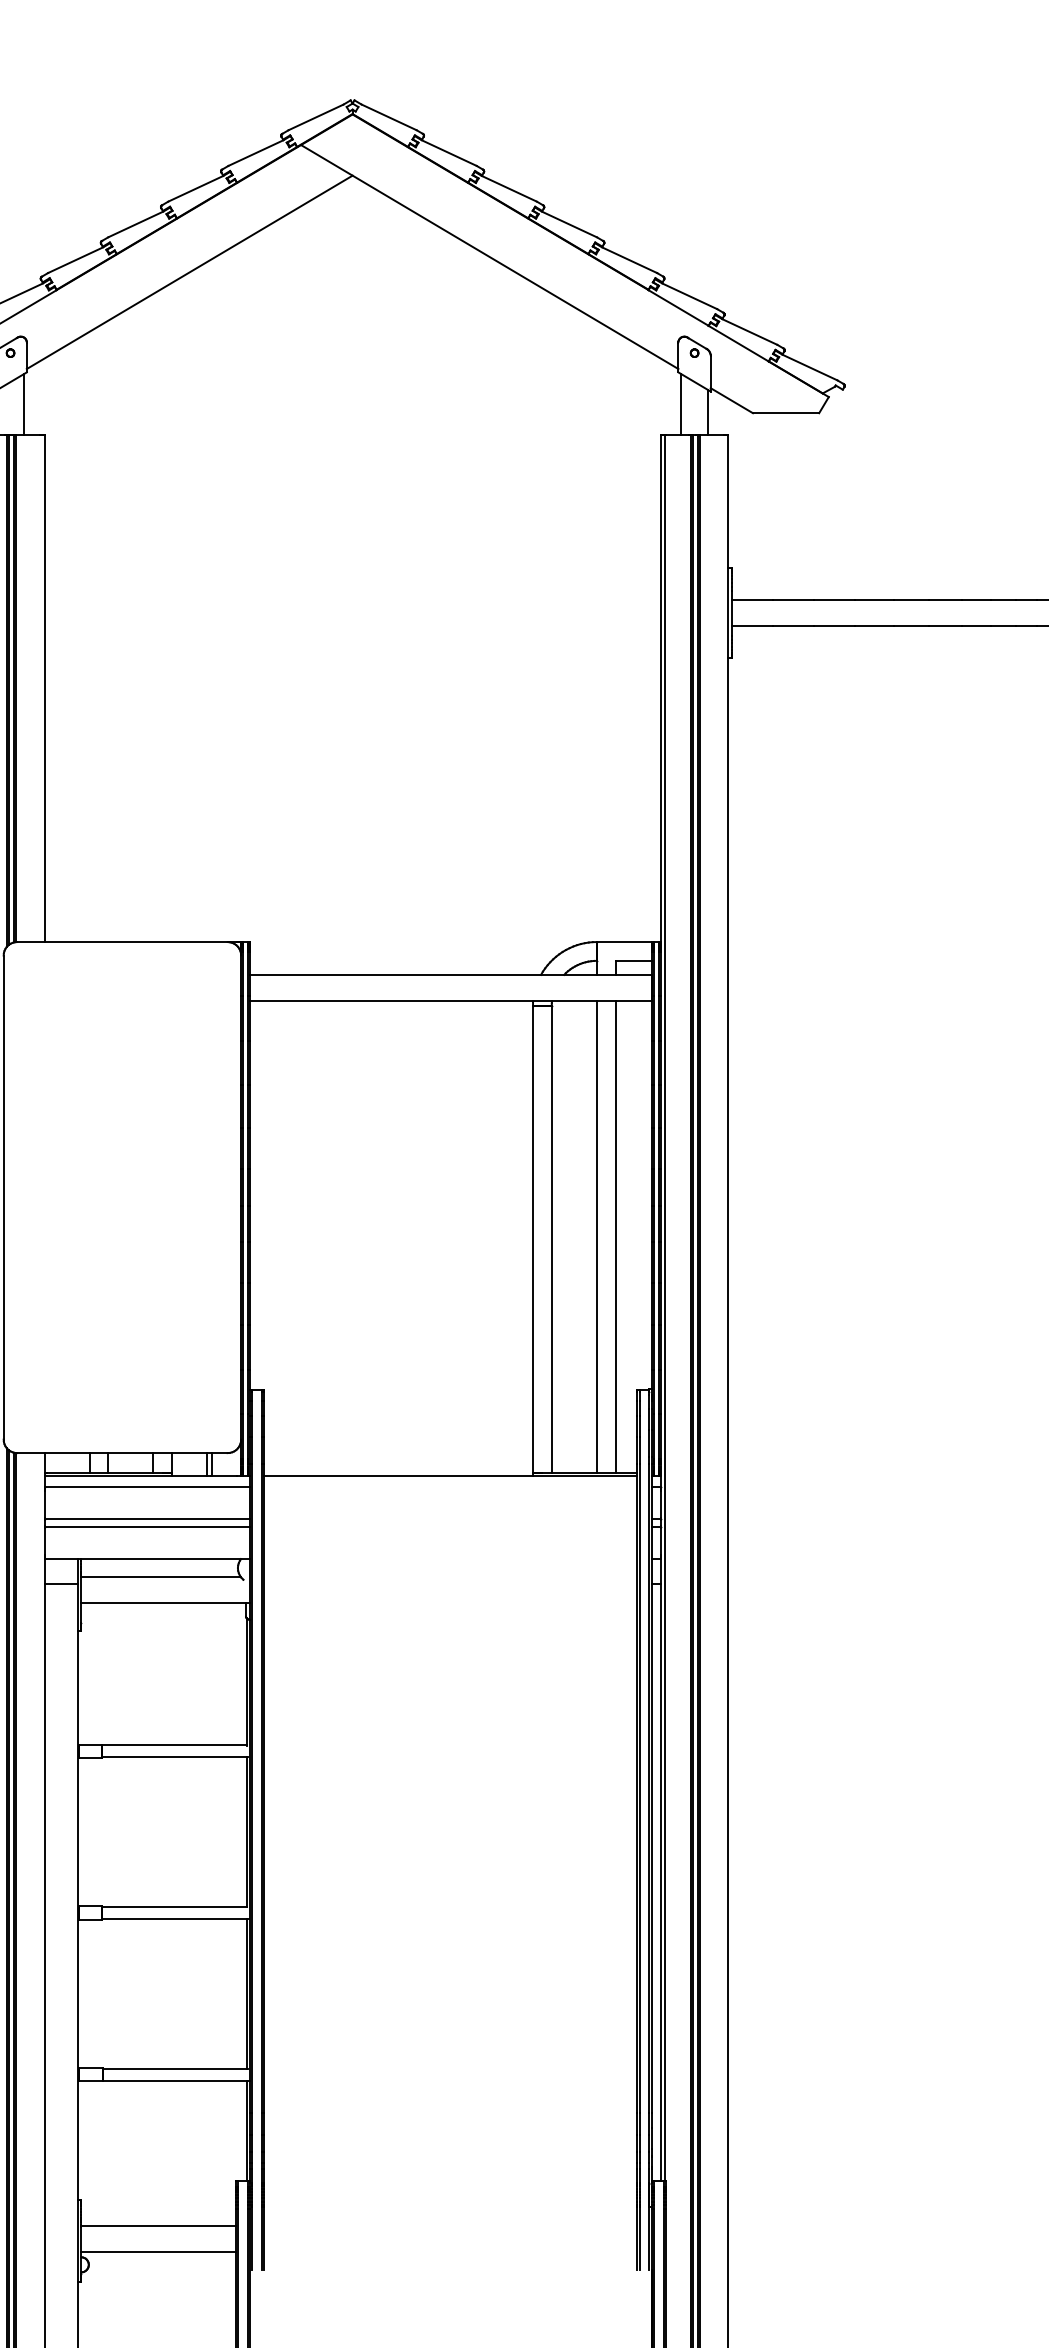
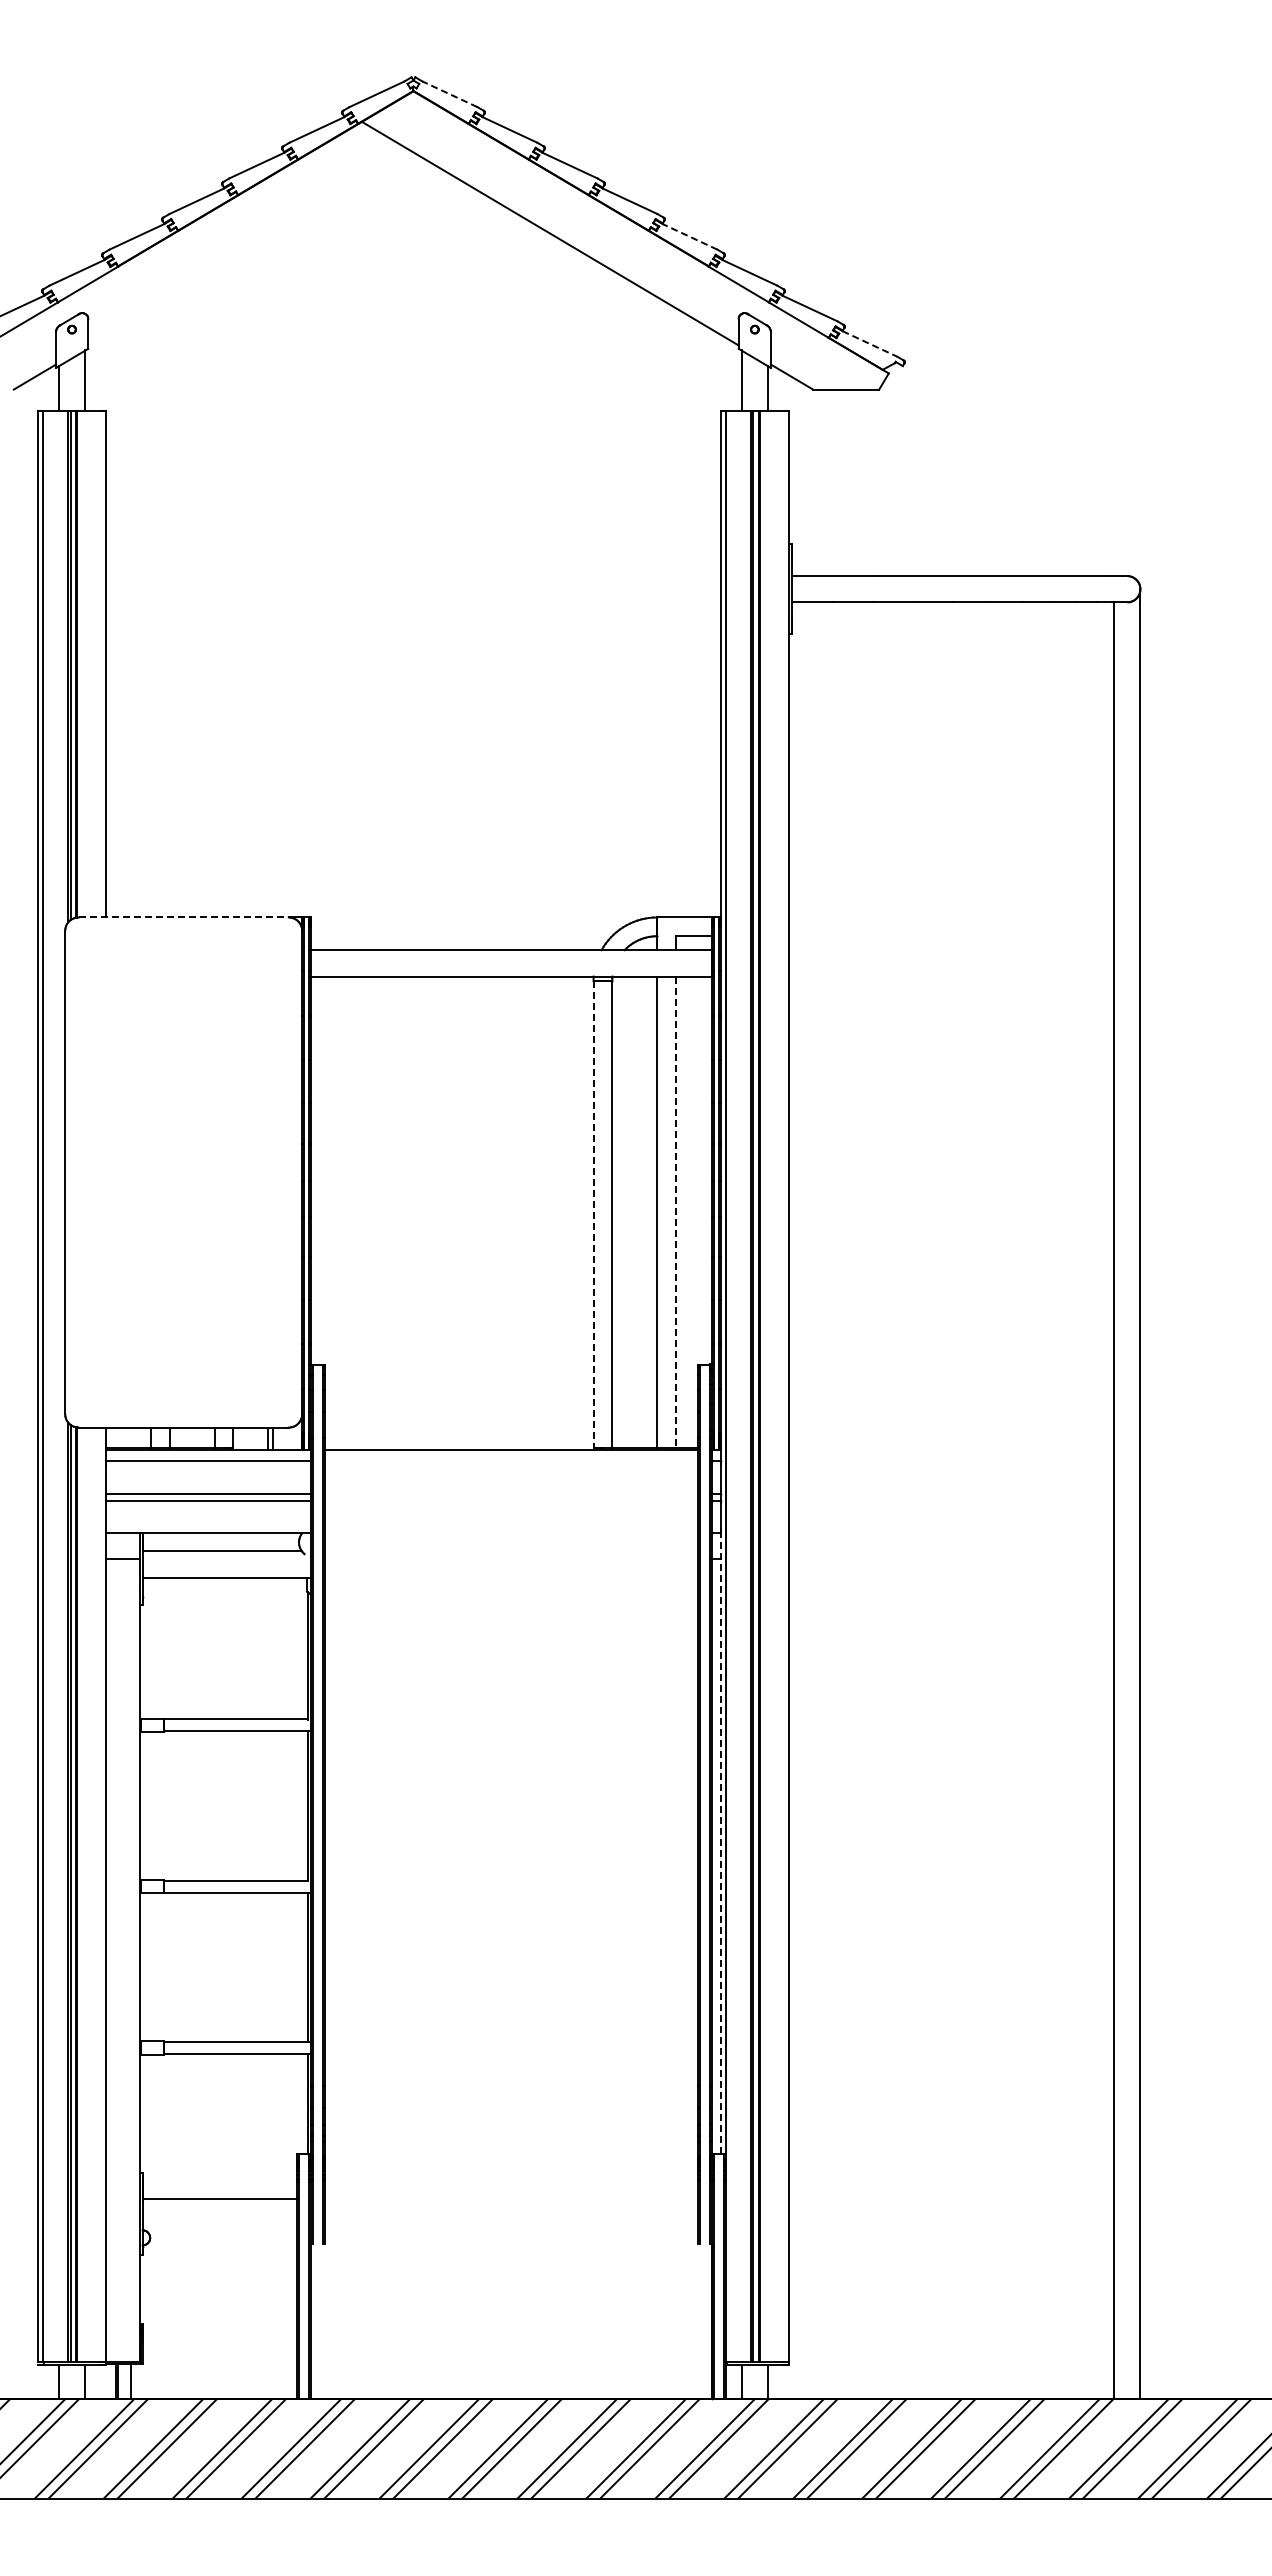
line: (388, 117) -> (449, 94), solid -> dashed
line: (629, 259) -> (689, 236), solid -> dashed
line: (189, 271) -> (250, 248), removed
line: (810, 368) -> (870, 344), solid -> dashed
line: (123, 942) -> (184, 917), solid -> dashed
line: (616, 1237) -> (676, 1212), solid -> dashed
line: (532, 1240) -> (593, 1215), solid -> dashed
line: (661, 1869) -> (721, 1843), solid -> dashed
line: (158, 2252) -> (219, 2225), removed

